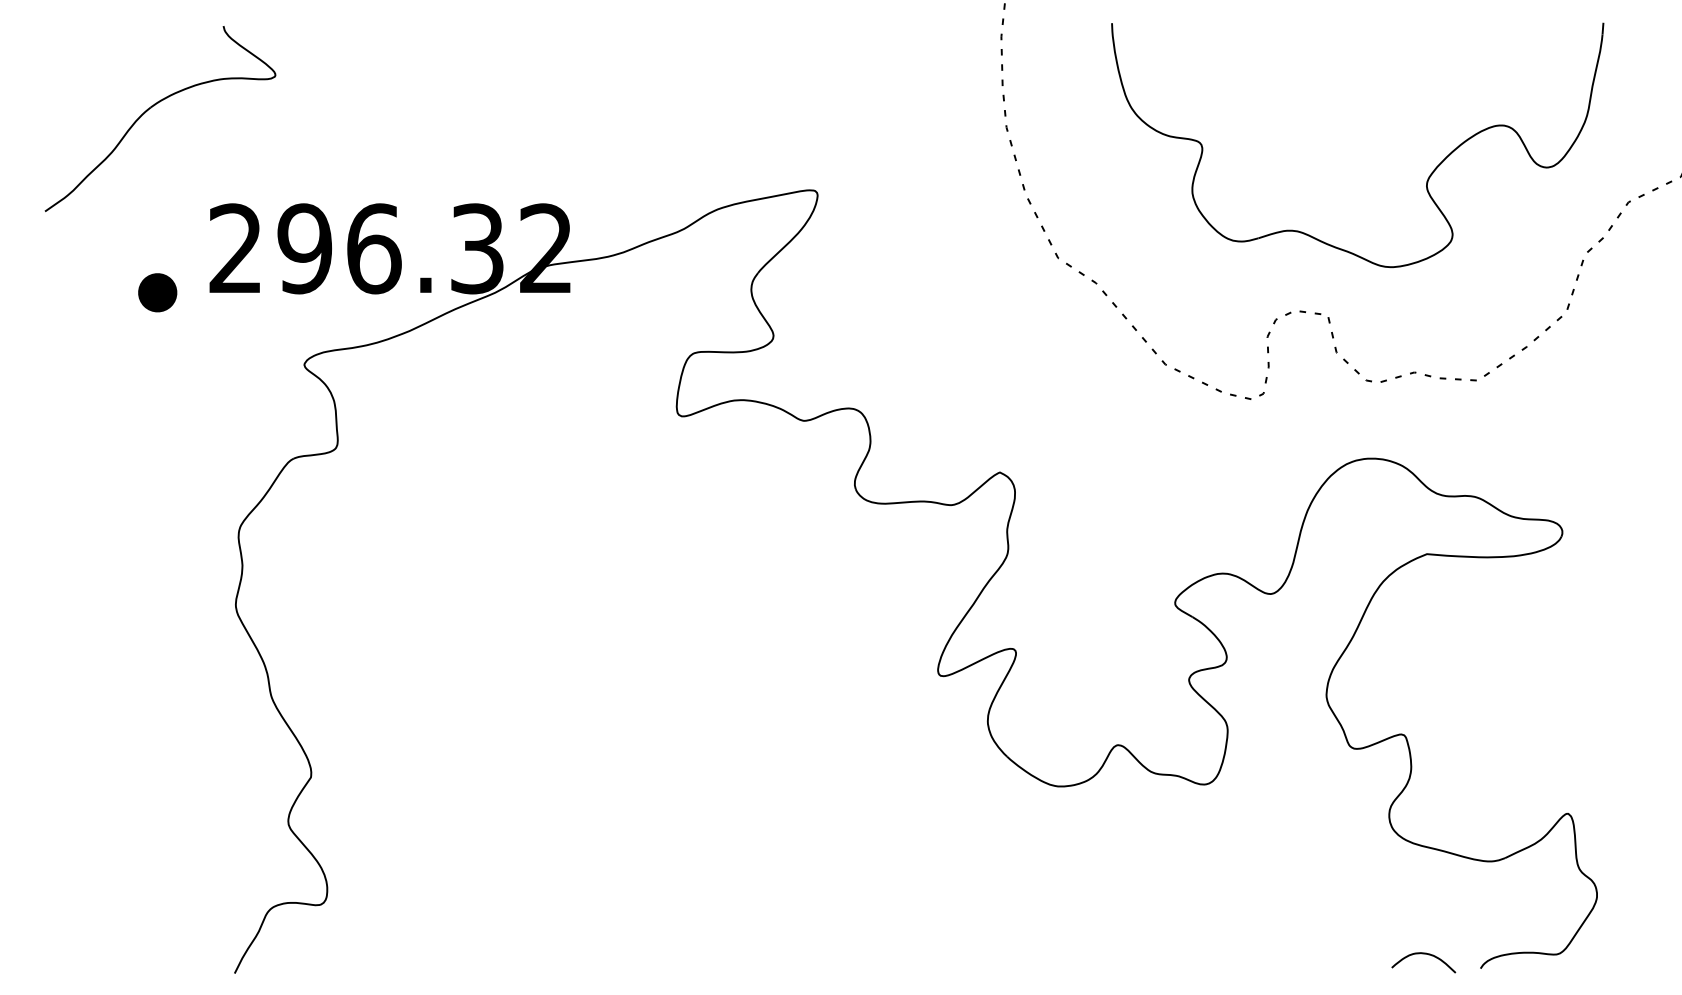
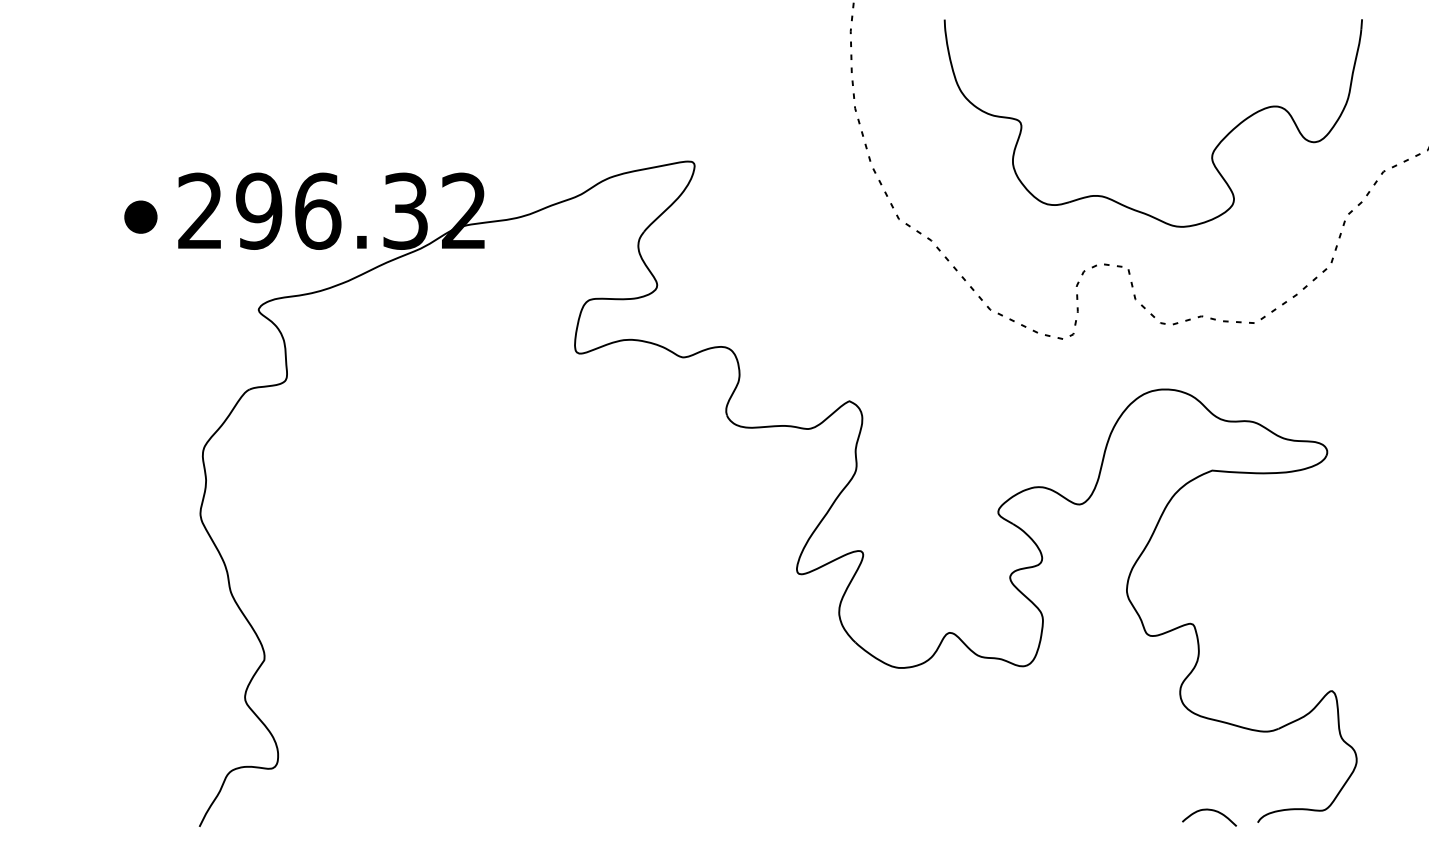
part: (151, 108) -> (128, 92), removed
part: (157, 292) -> (140, 216), moved

